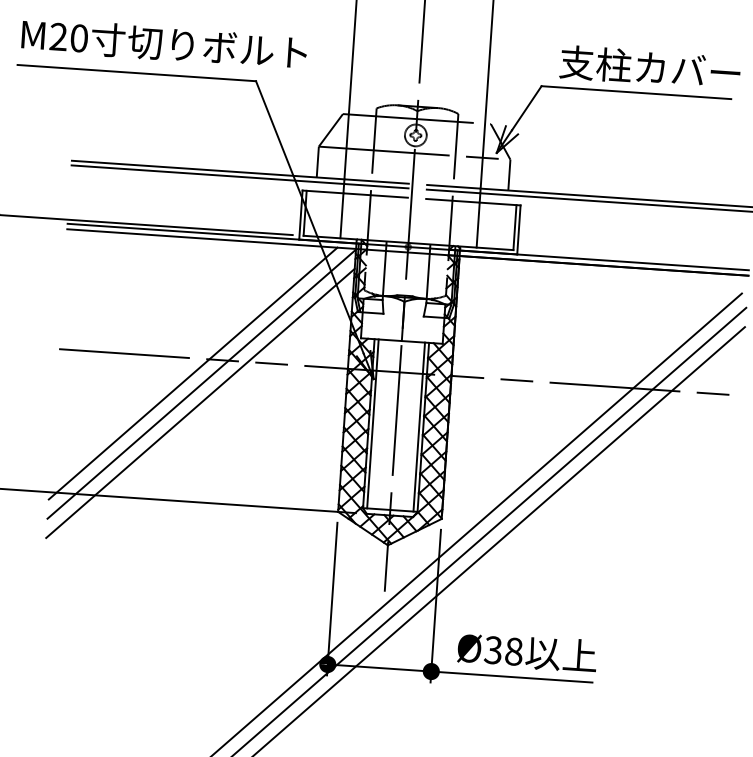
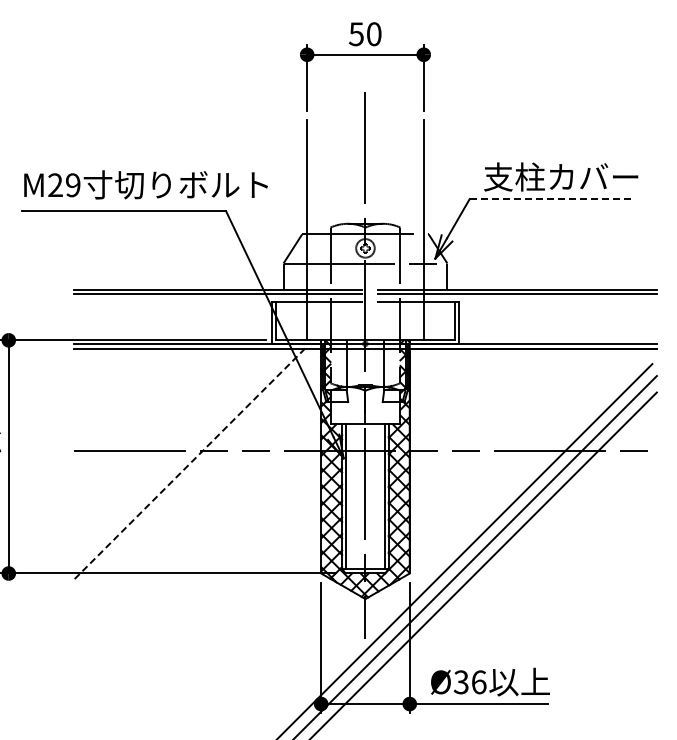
text: (79, 38) -> (73, 185), M20 -> M29
line: (637, 93) -> (551, 199), solid -> dashed
line: (192, 374) -> (189, 464), solid -> dashed
line: (201, 384) -> (197, 472), removed
line: (200, 402) -> (197, 488), removed
text: (513, 651) -> (478, 682), Ø38 -> Ø36

